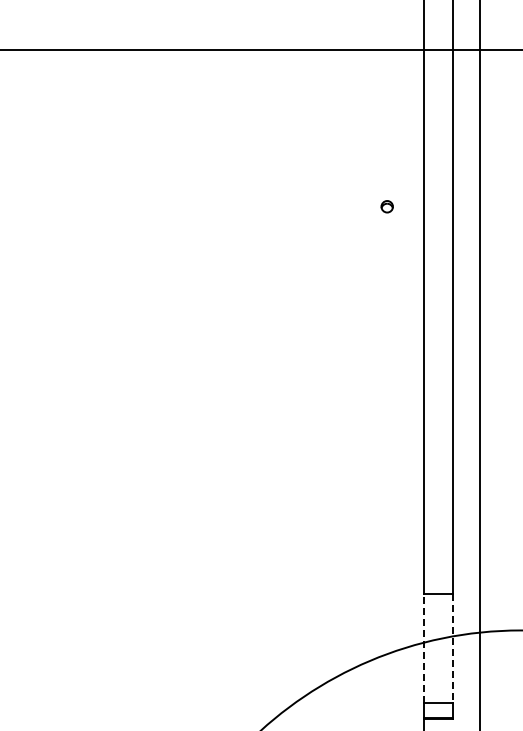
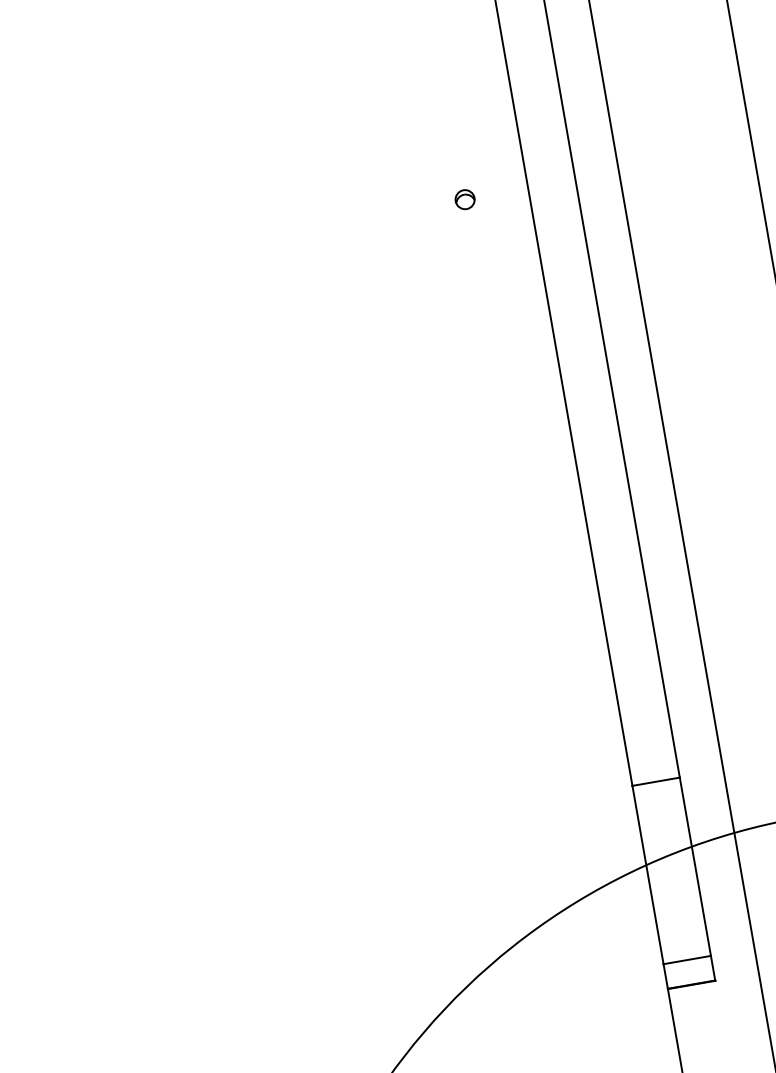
part: (386, 206) -> (463, 199), moved
line: (423, 648) -> (647, 874), dashed -> solid
line: (452, 648) -> (694, 866), dashed -> solid

